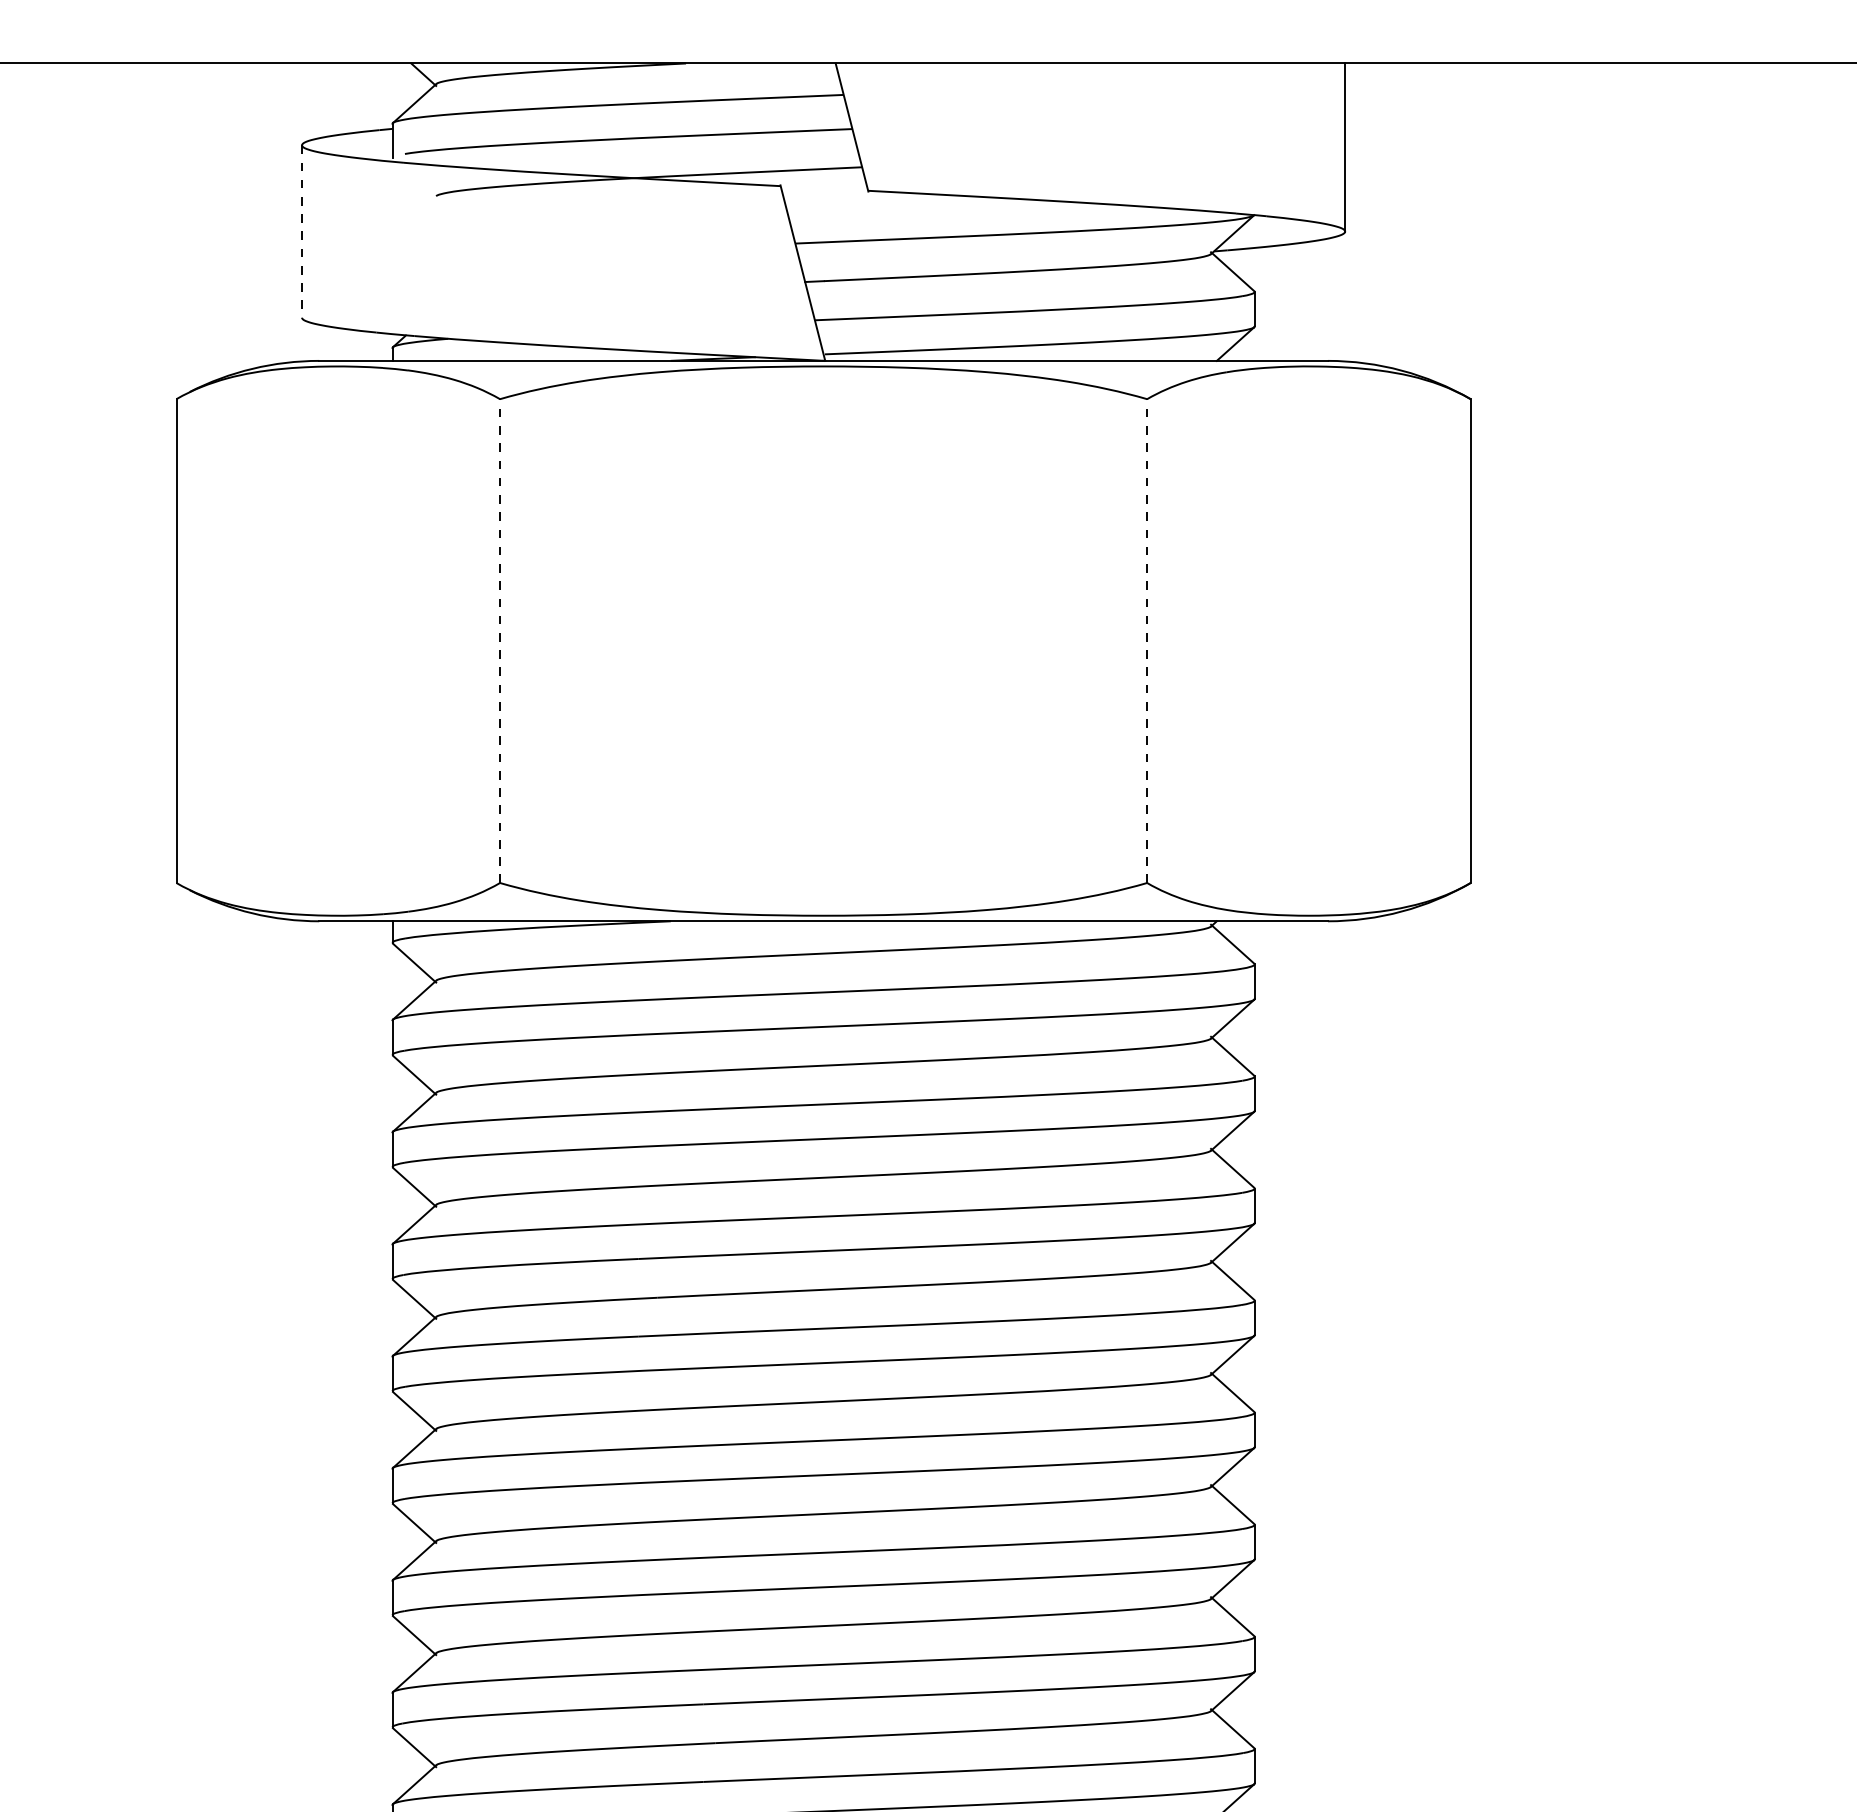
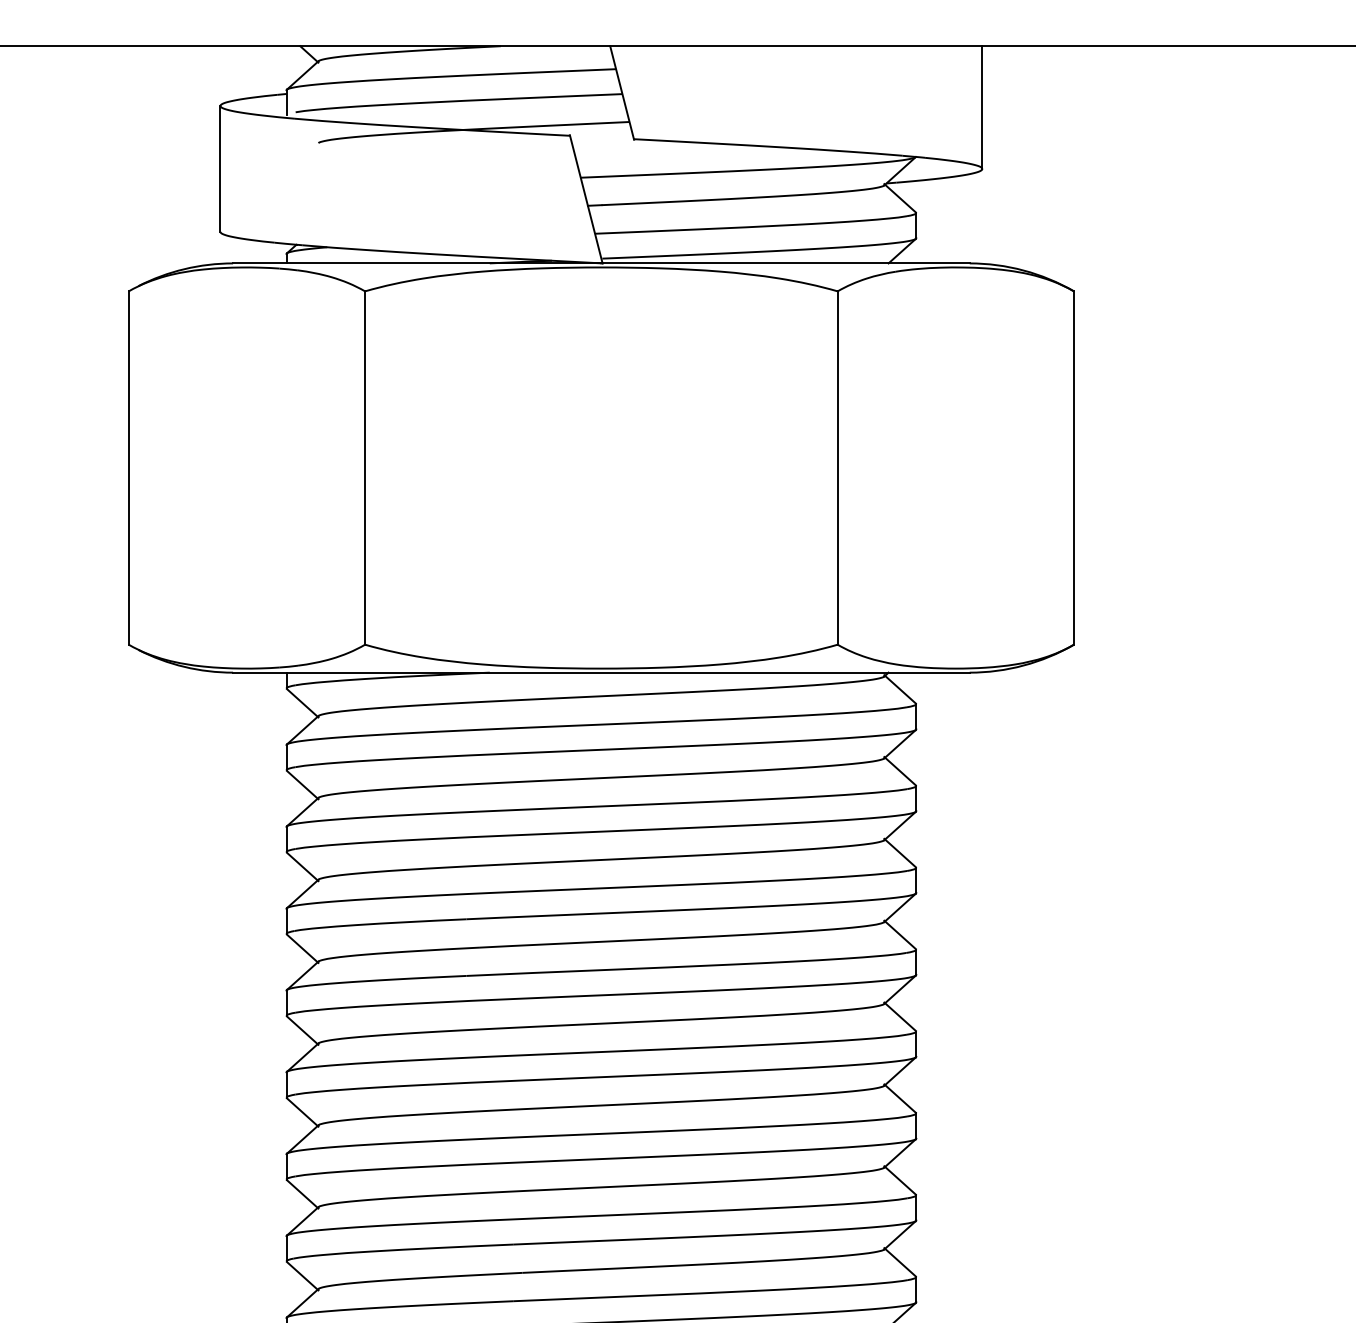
line: (302, 232) -> (220, 169), dashed -> solid
line: (500, 641) -> (365, 468), dashed -> solid
line: (1147, 641) -> (837, 468), dashed -> solid

